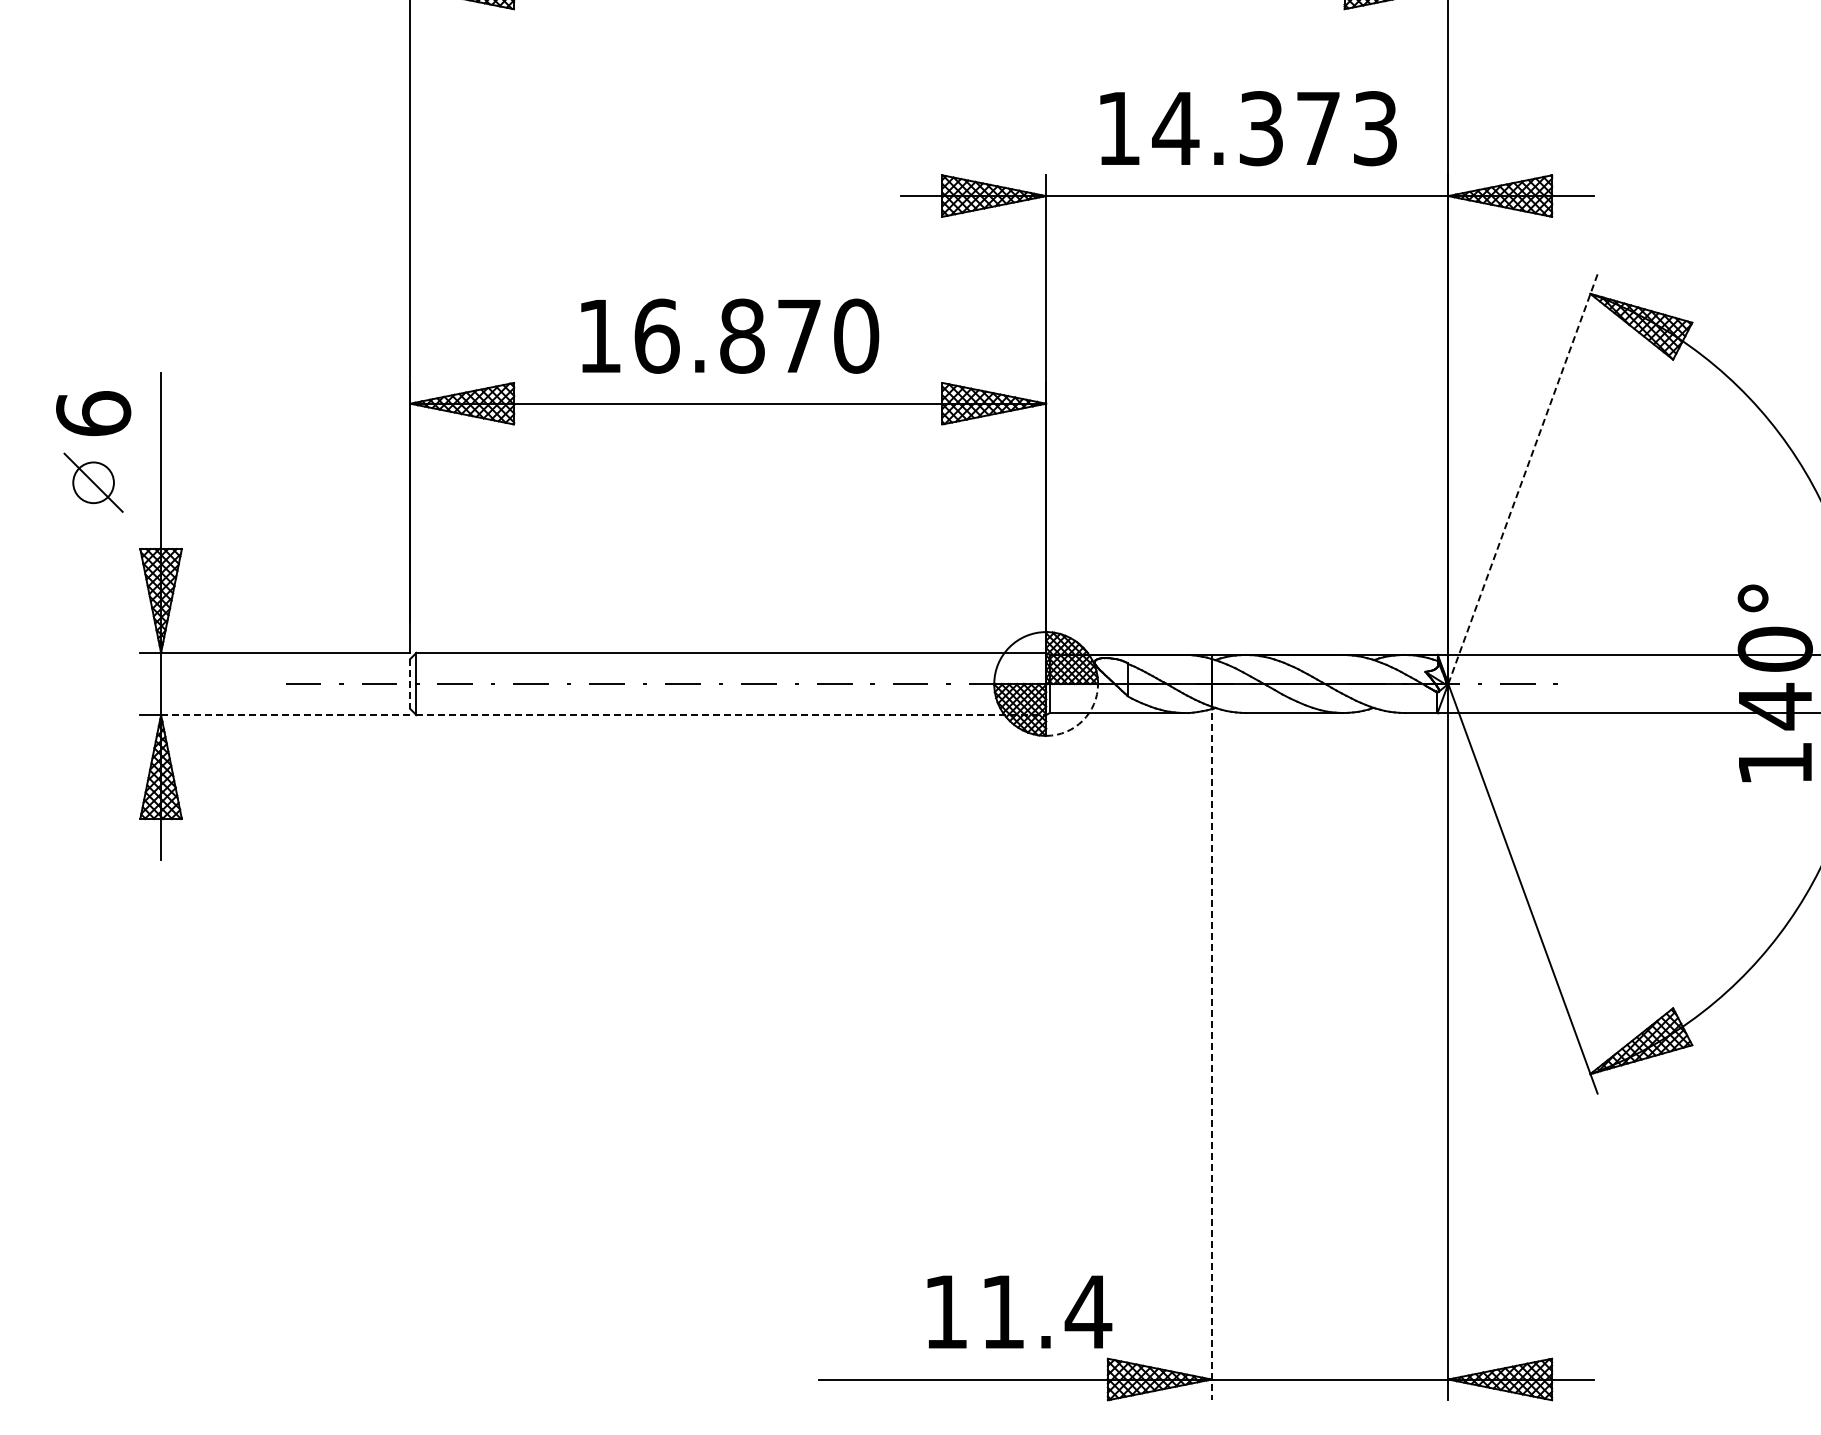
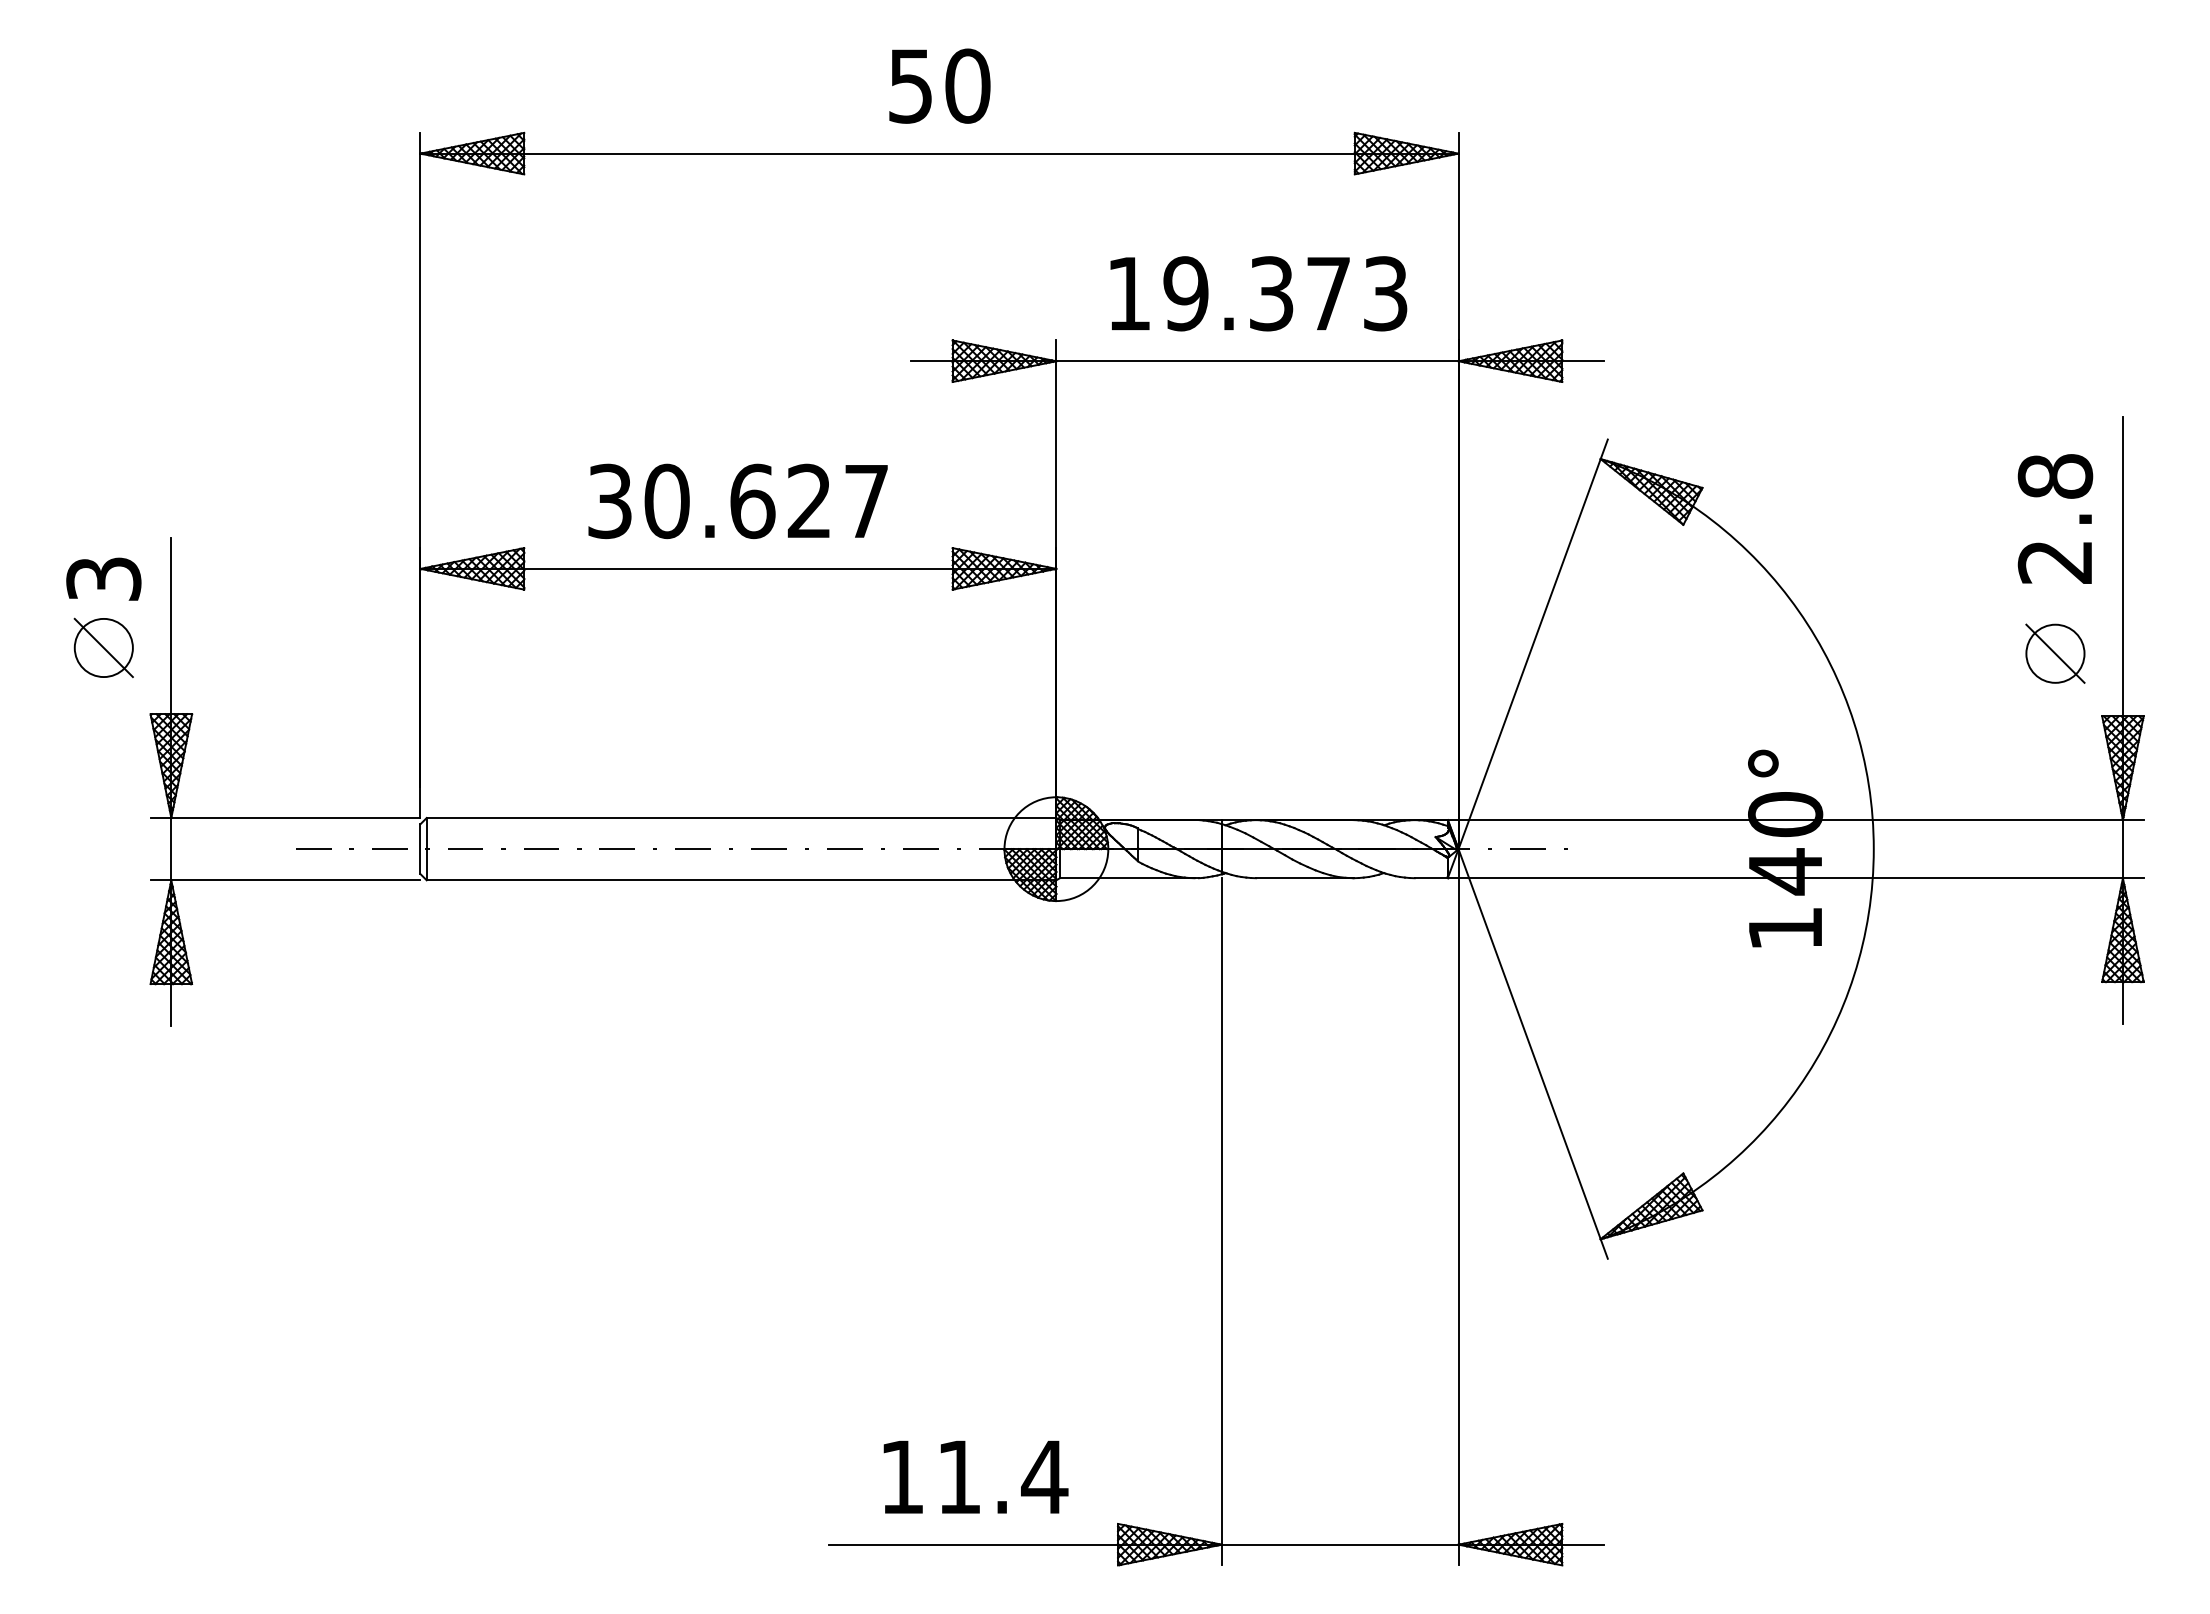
text: (1175, 128) -> (1185, 293), 14.373 -> 19.373
text: (728, 336) -> (738, 501), 16.870 -> 30.627
text: (93, 413) -> (103, 578), 6 -> 3
line: (1523, 479) -> (1533, 644), dashed -> solid
circle: (93, 482) -> (103, 647), size x1.43
line: (410, 684) -> (420, 849), dashed -> solid
line: (285, 715) -> (295, 880), dashed -> solid
line: (731, 715) -> (741, 880), dashed -> solid
arc: (1083, 720) -> (1093, 885), dashed -> solid
line: (1211, 1056) -> (1221, 1221), dashed -> solid
text: (1019, 1311) -> (975, 1476), moved

